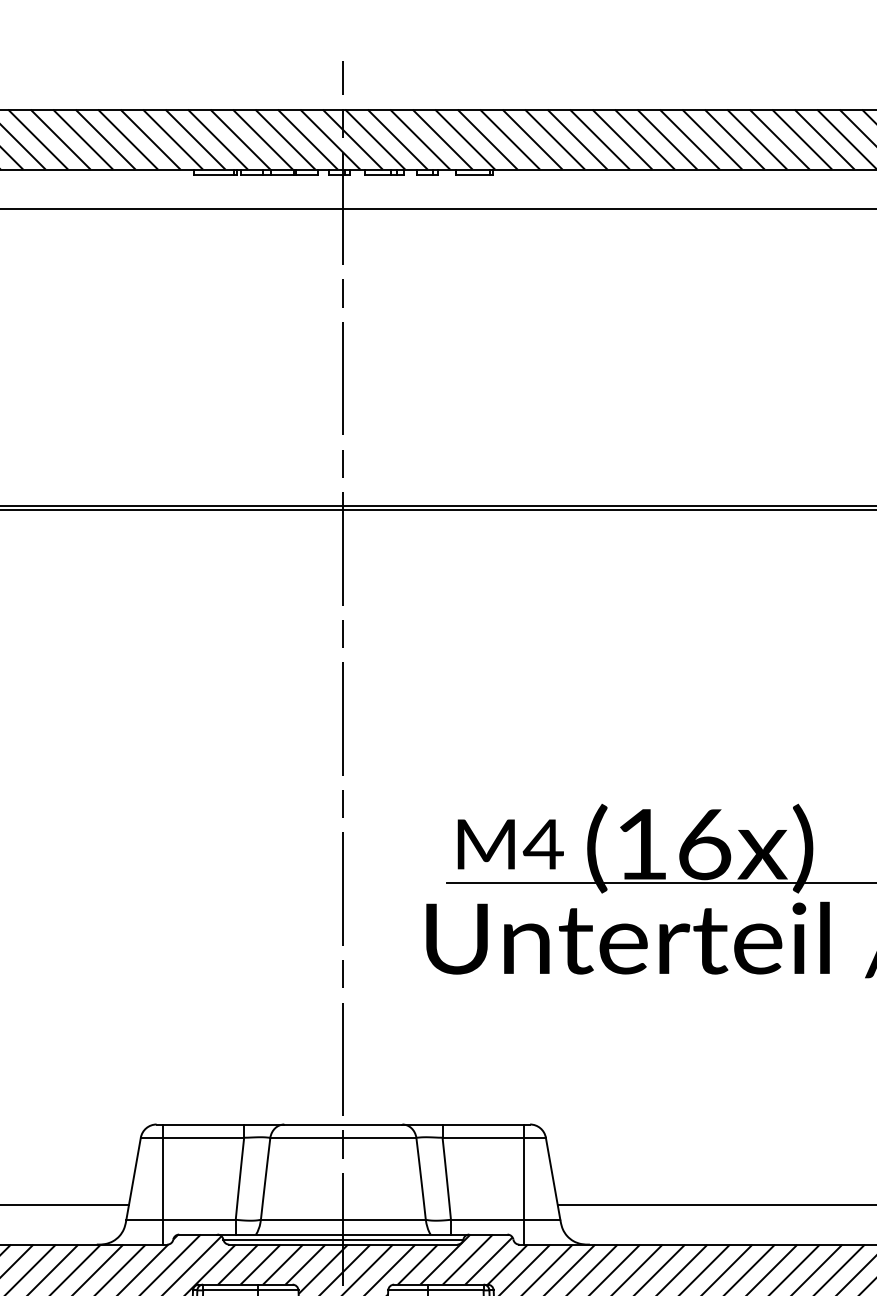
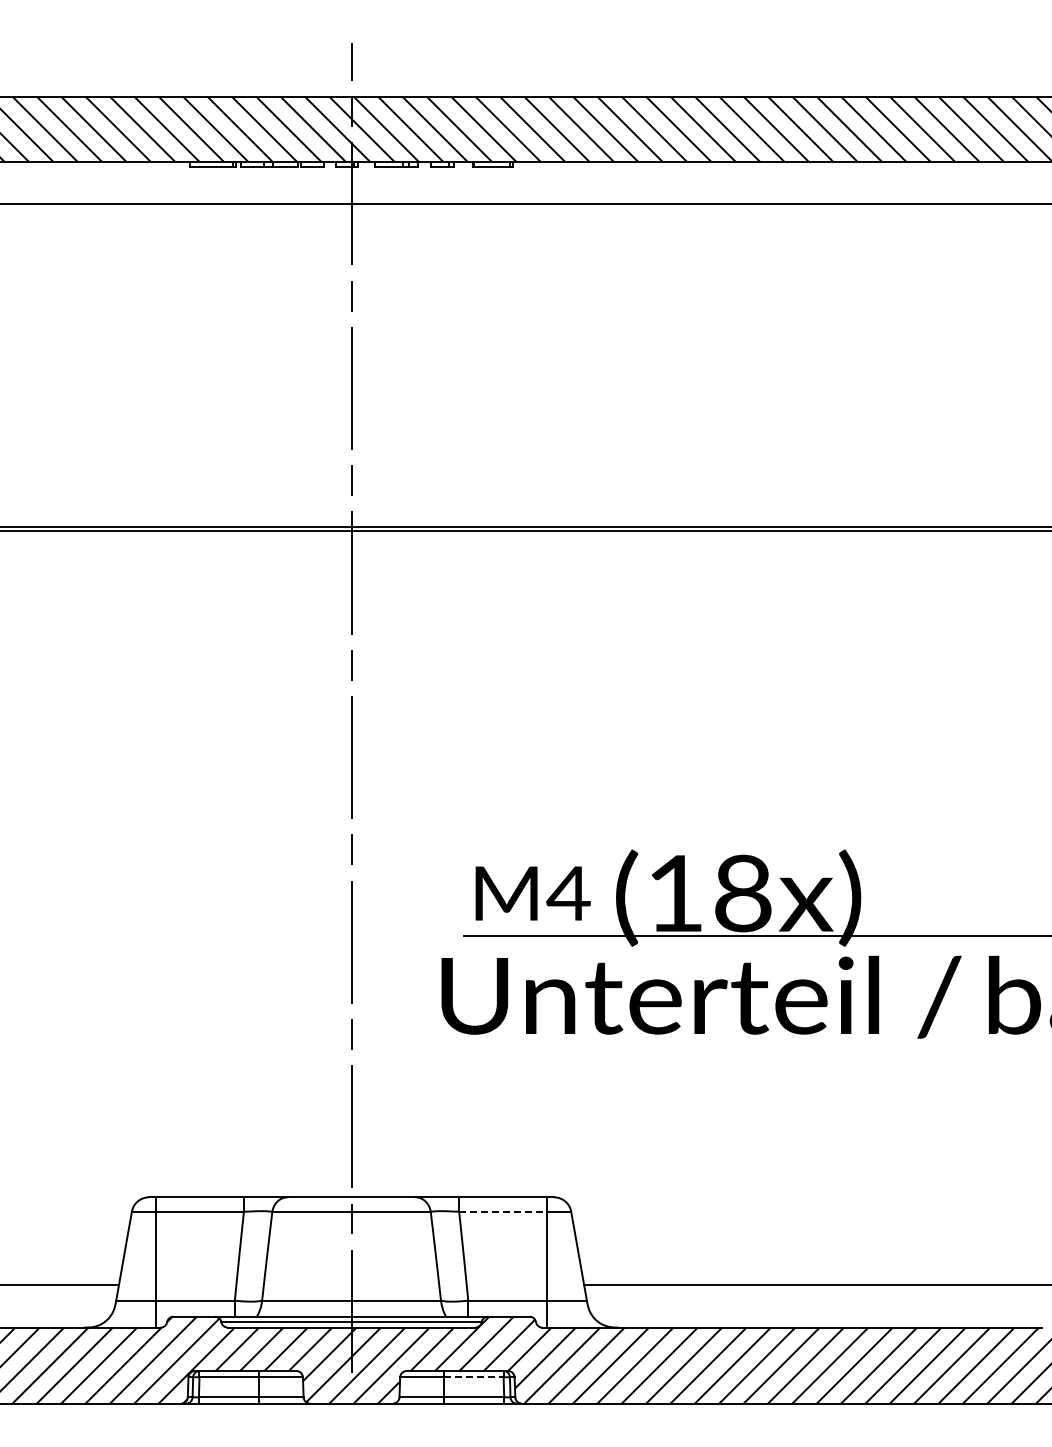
text: (704, 843) -> (743, 892), (16x) -> (18x)
line: (483, 1137) -> (503, 1211), solid -> dashed
line: (455, 1290) -> (473, 1377), solid -> dashed

